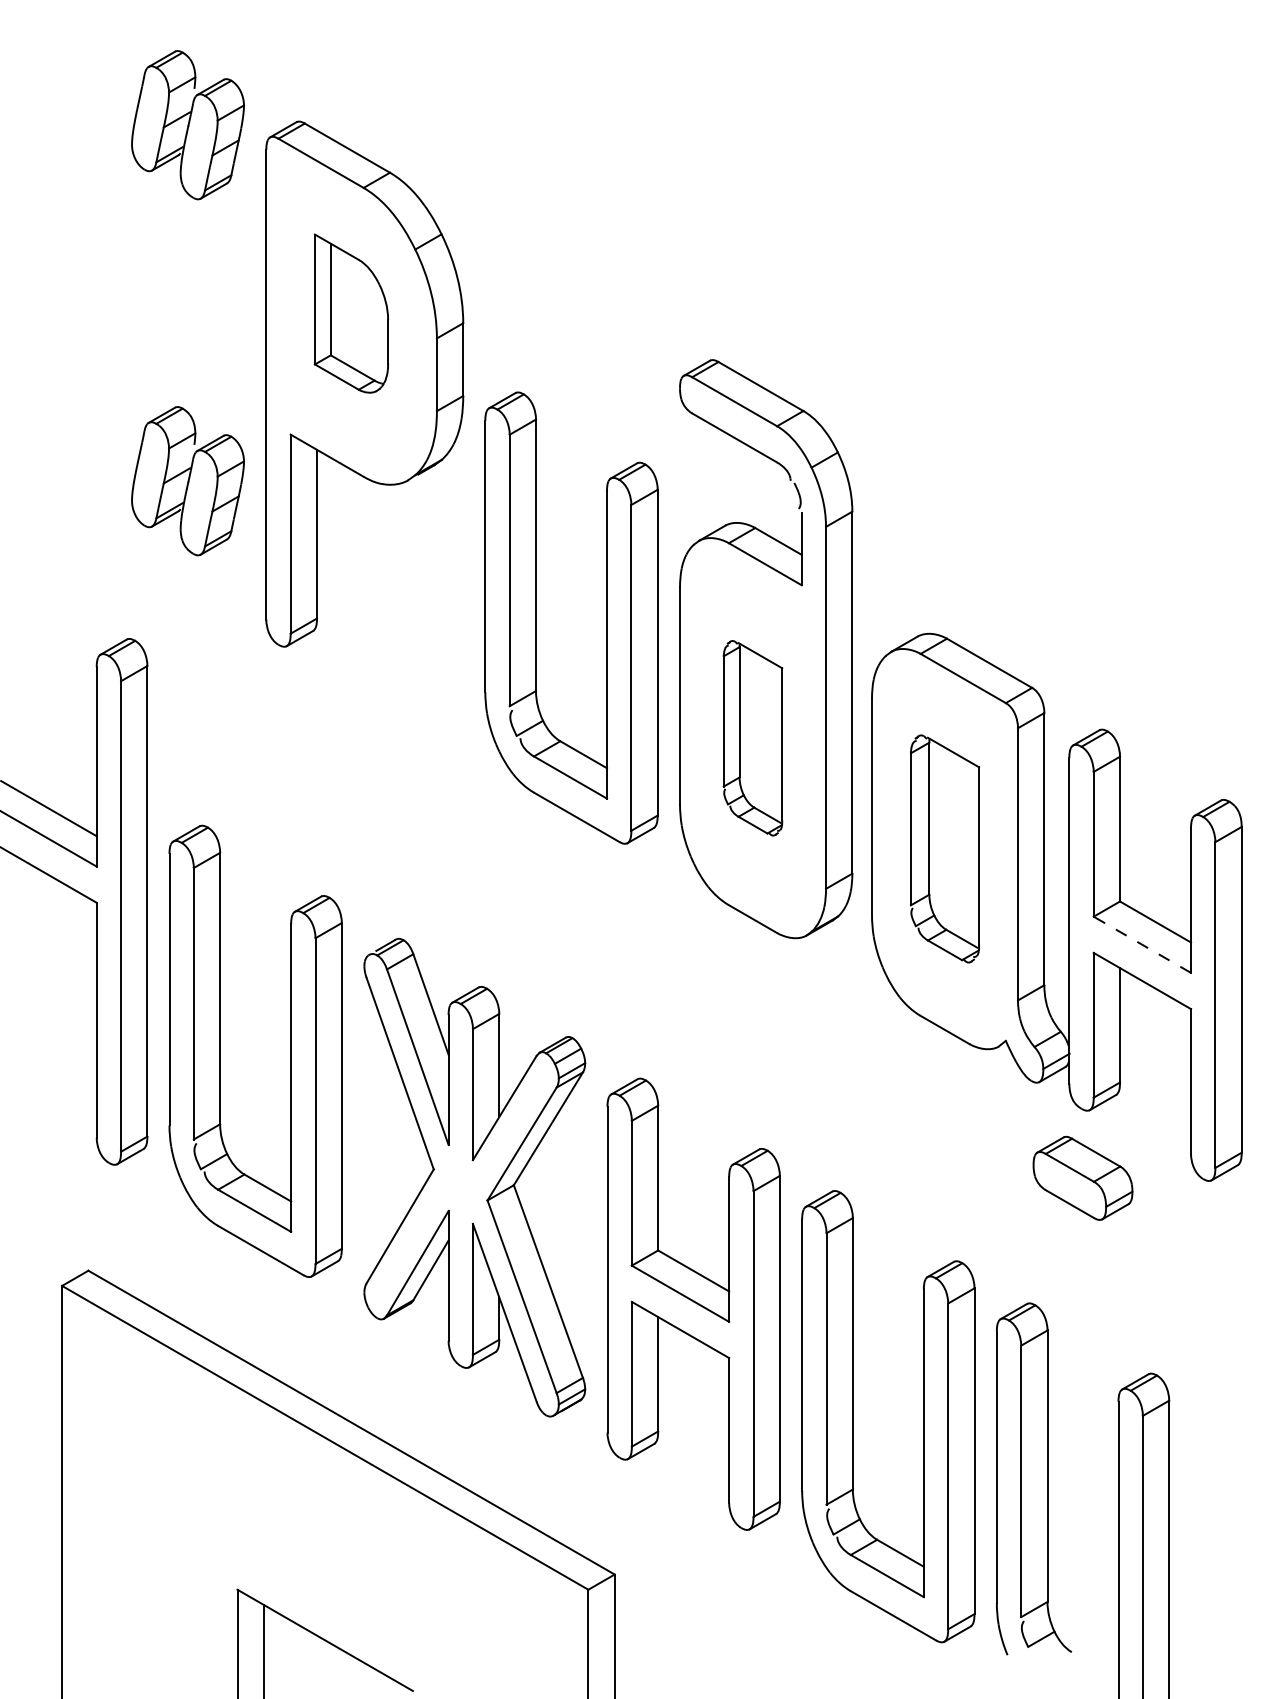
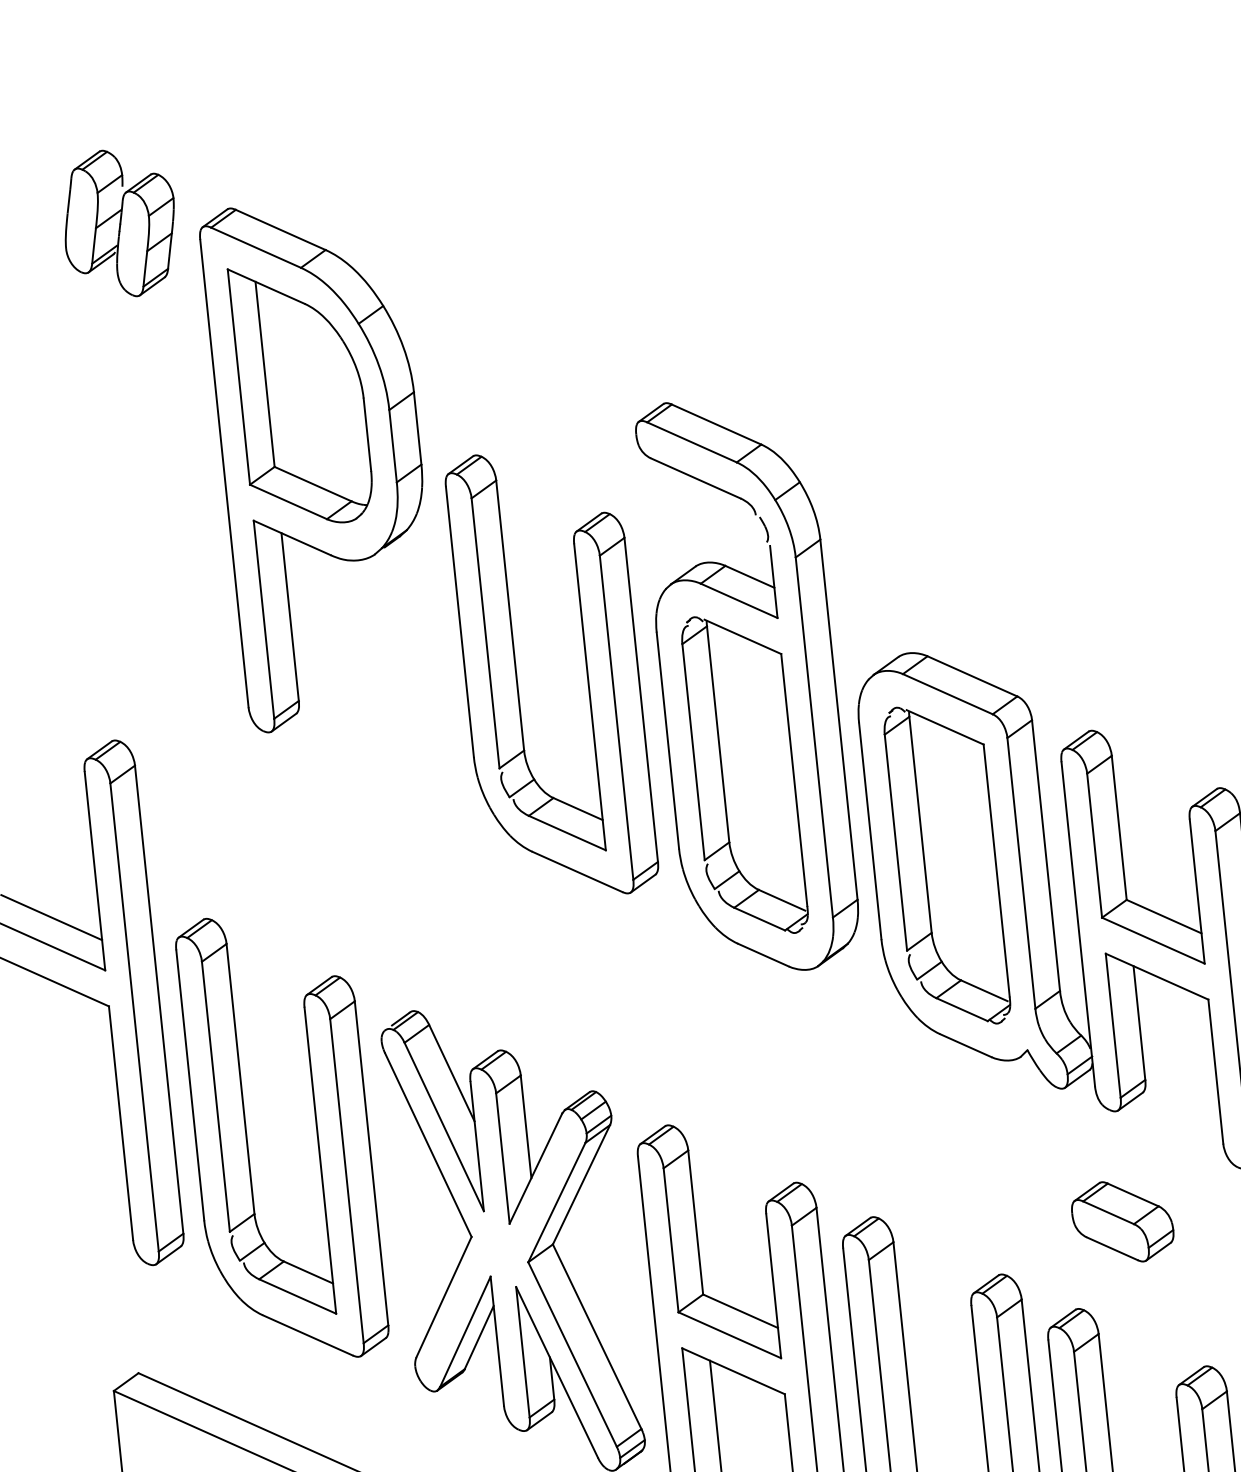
part: (351, 313) -> (301, 393), size x1.67
part: (187, 481) -> (155, 577), removed
part: (752, 738) -> (744, 775), size x1.67
part: (944, 848) -> (946, 865), size x1.43
line: (1141, 944) -> (1152, 940), dashed -> solid
part: (1082, 1177) -> (1122, 1221), moved

